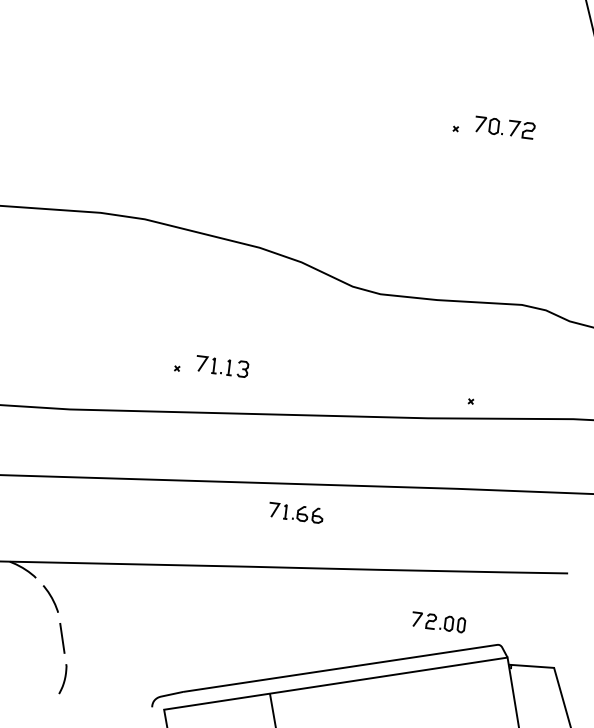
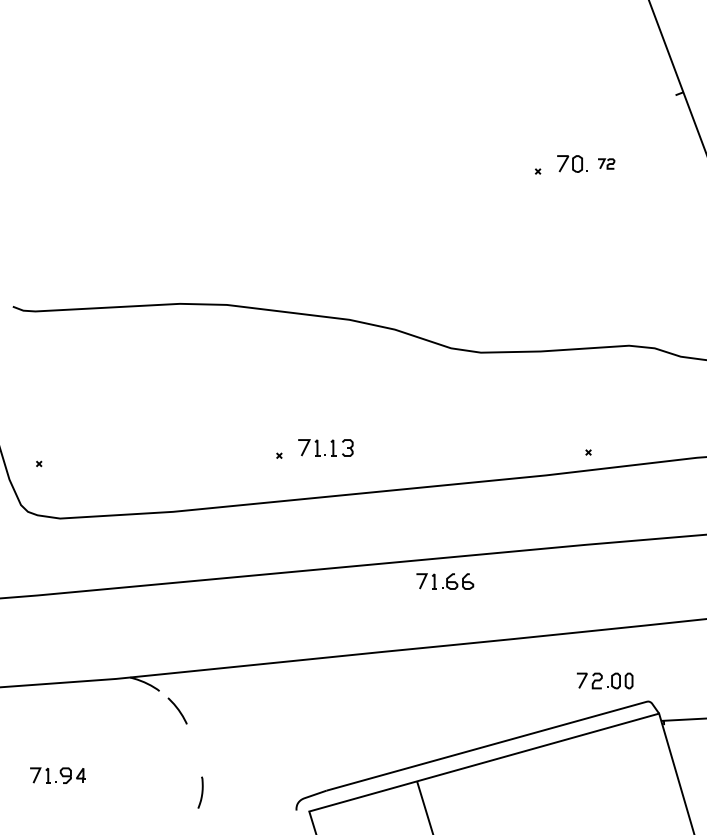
part: (521, 129) -> (606, 163), size x0.6
part: (296, 513) -> (445, 581), moved
part: (438, 621) -> (604, 680), moved
line: (62, 638) -> (194, 750), removed

